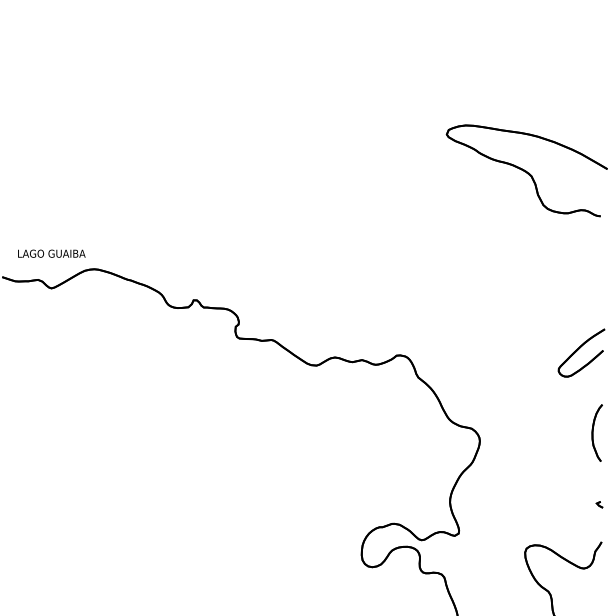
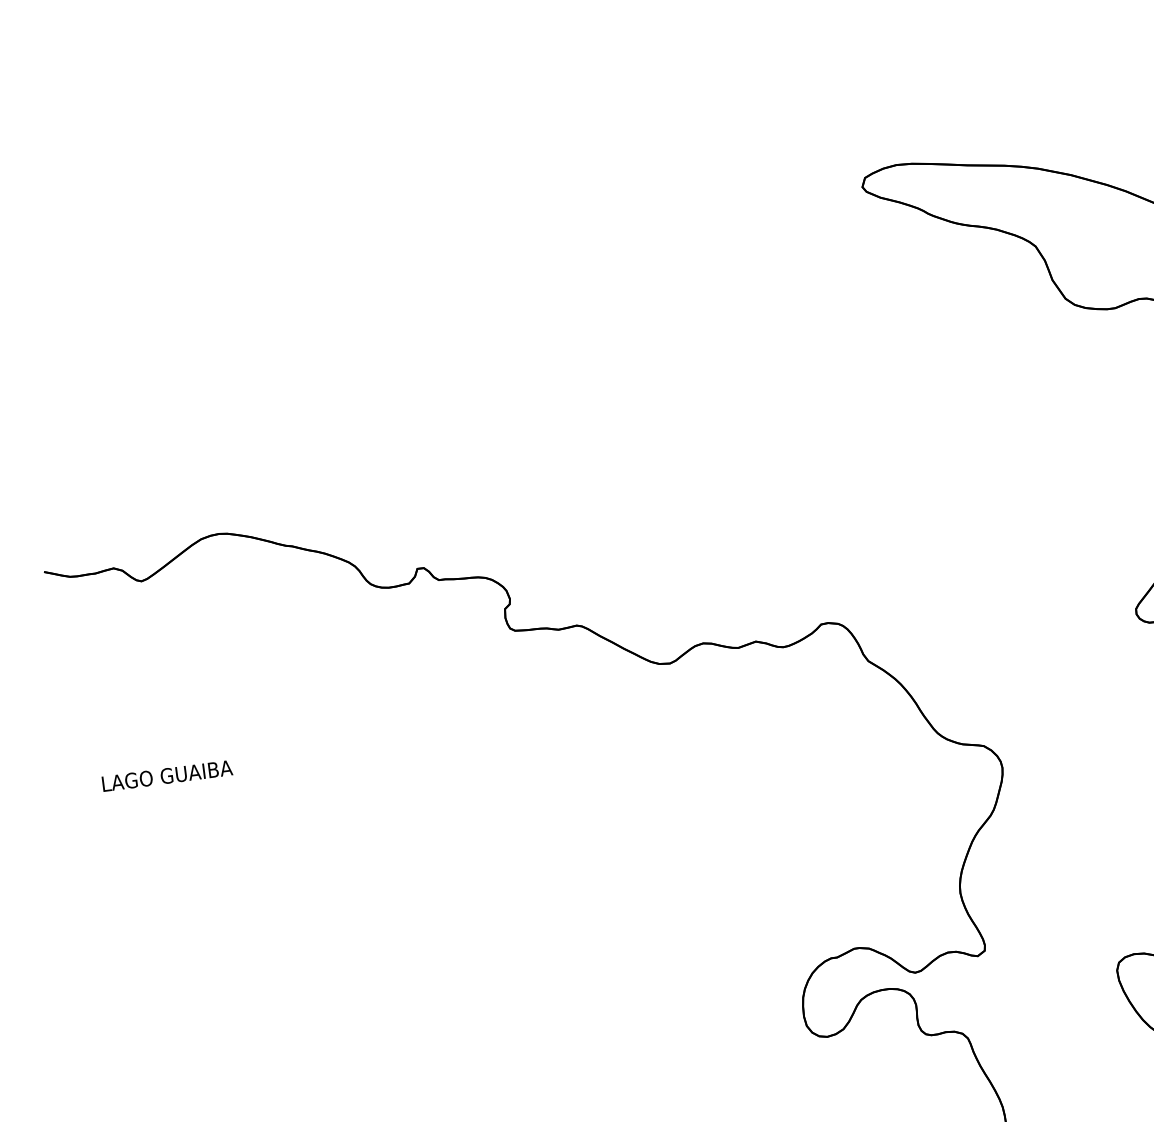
text: (51, 253) -> (166, 775), moved

